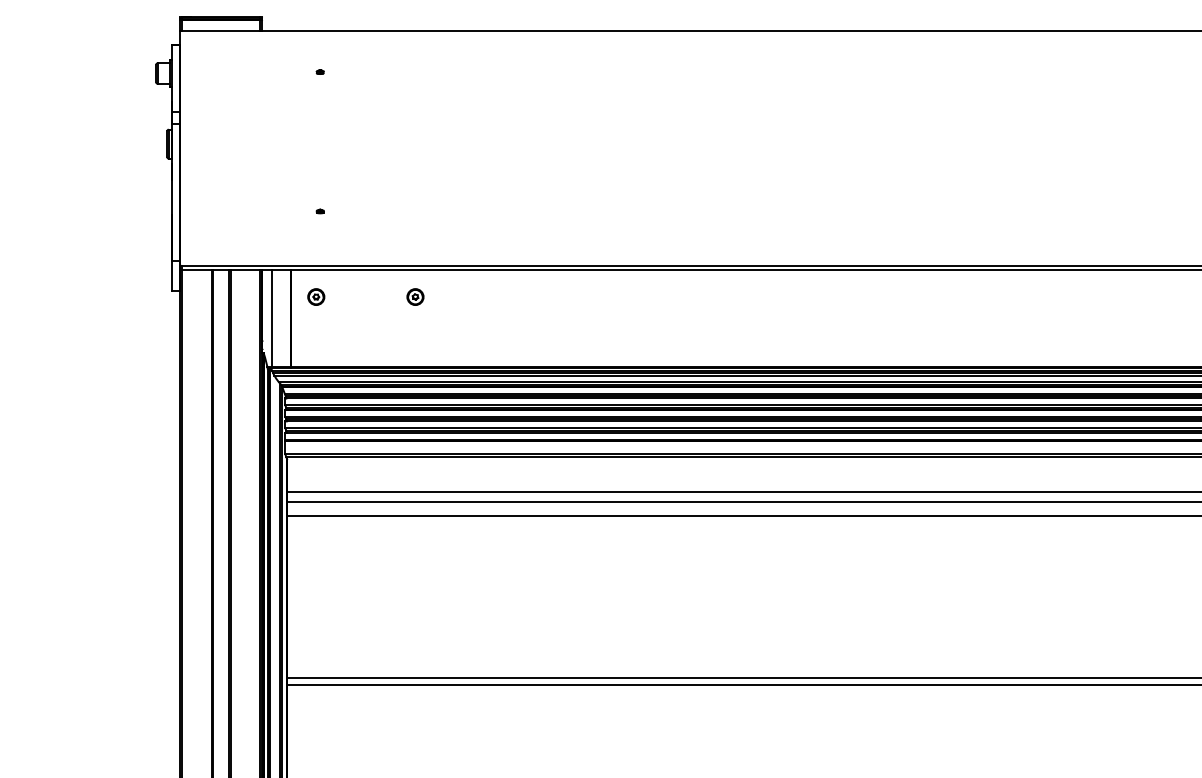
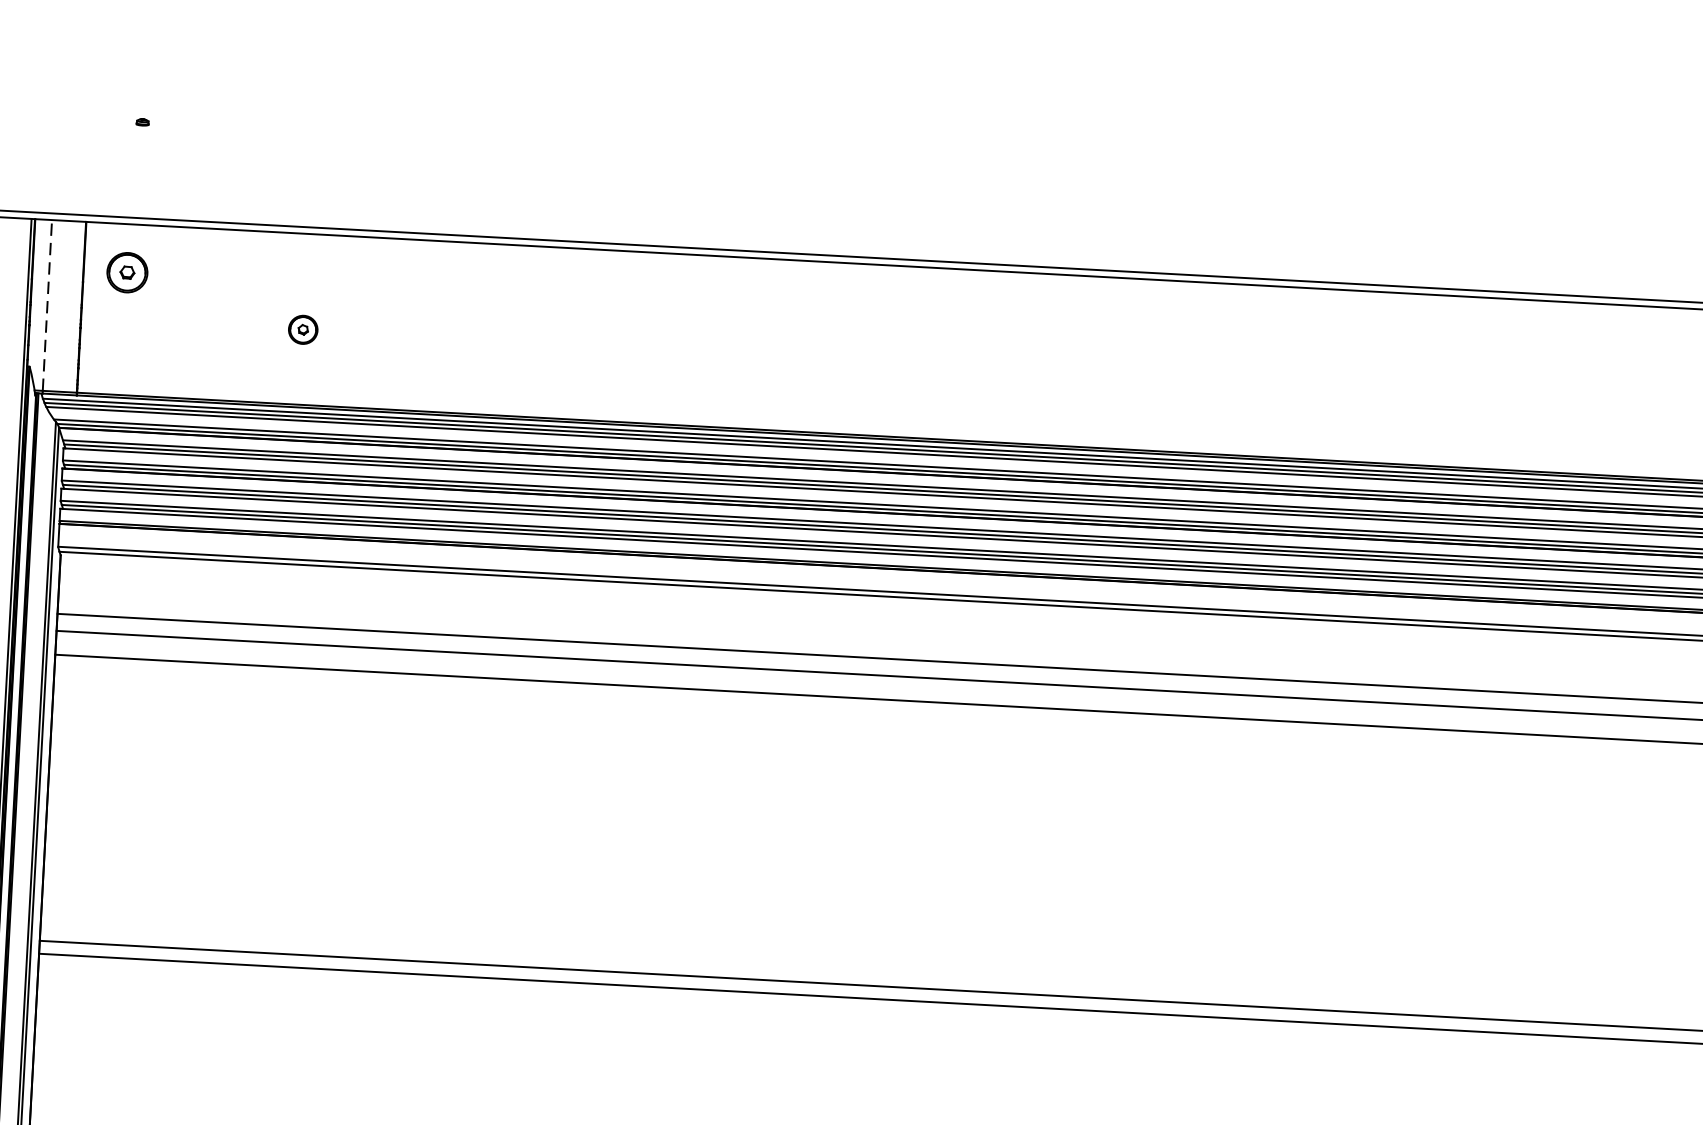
part: (316, 296) -> (127, 271), size x1.4
part: (415, 296) -> (303, 328), moved
line: (271, 317) -> (46, 304), solid -> dashed

